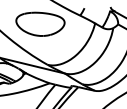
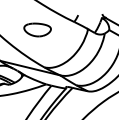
part: (40, 23) -> (37, 29), size x0.6

